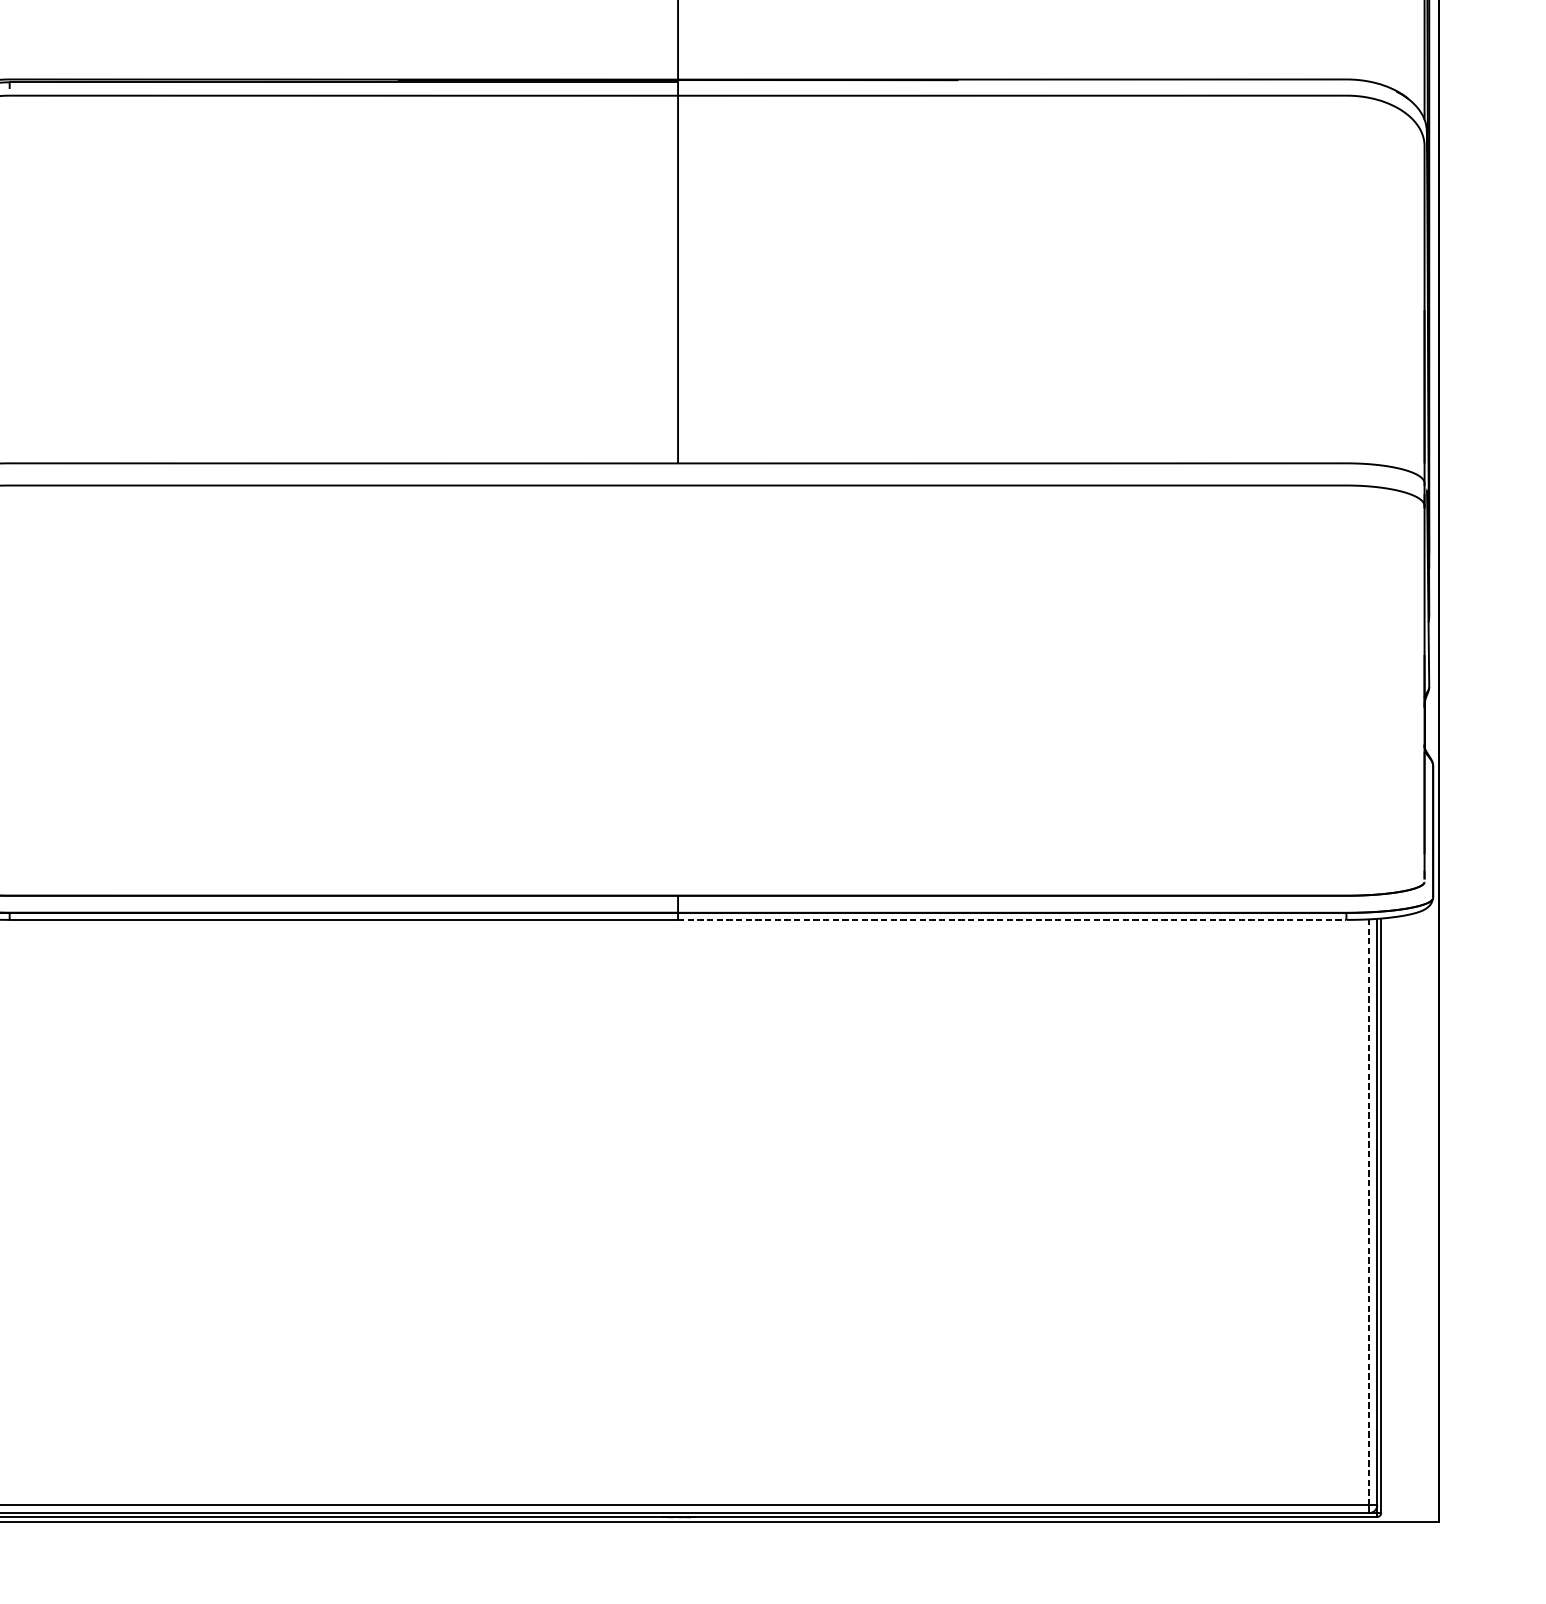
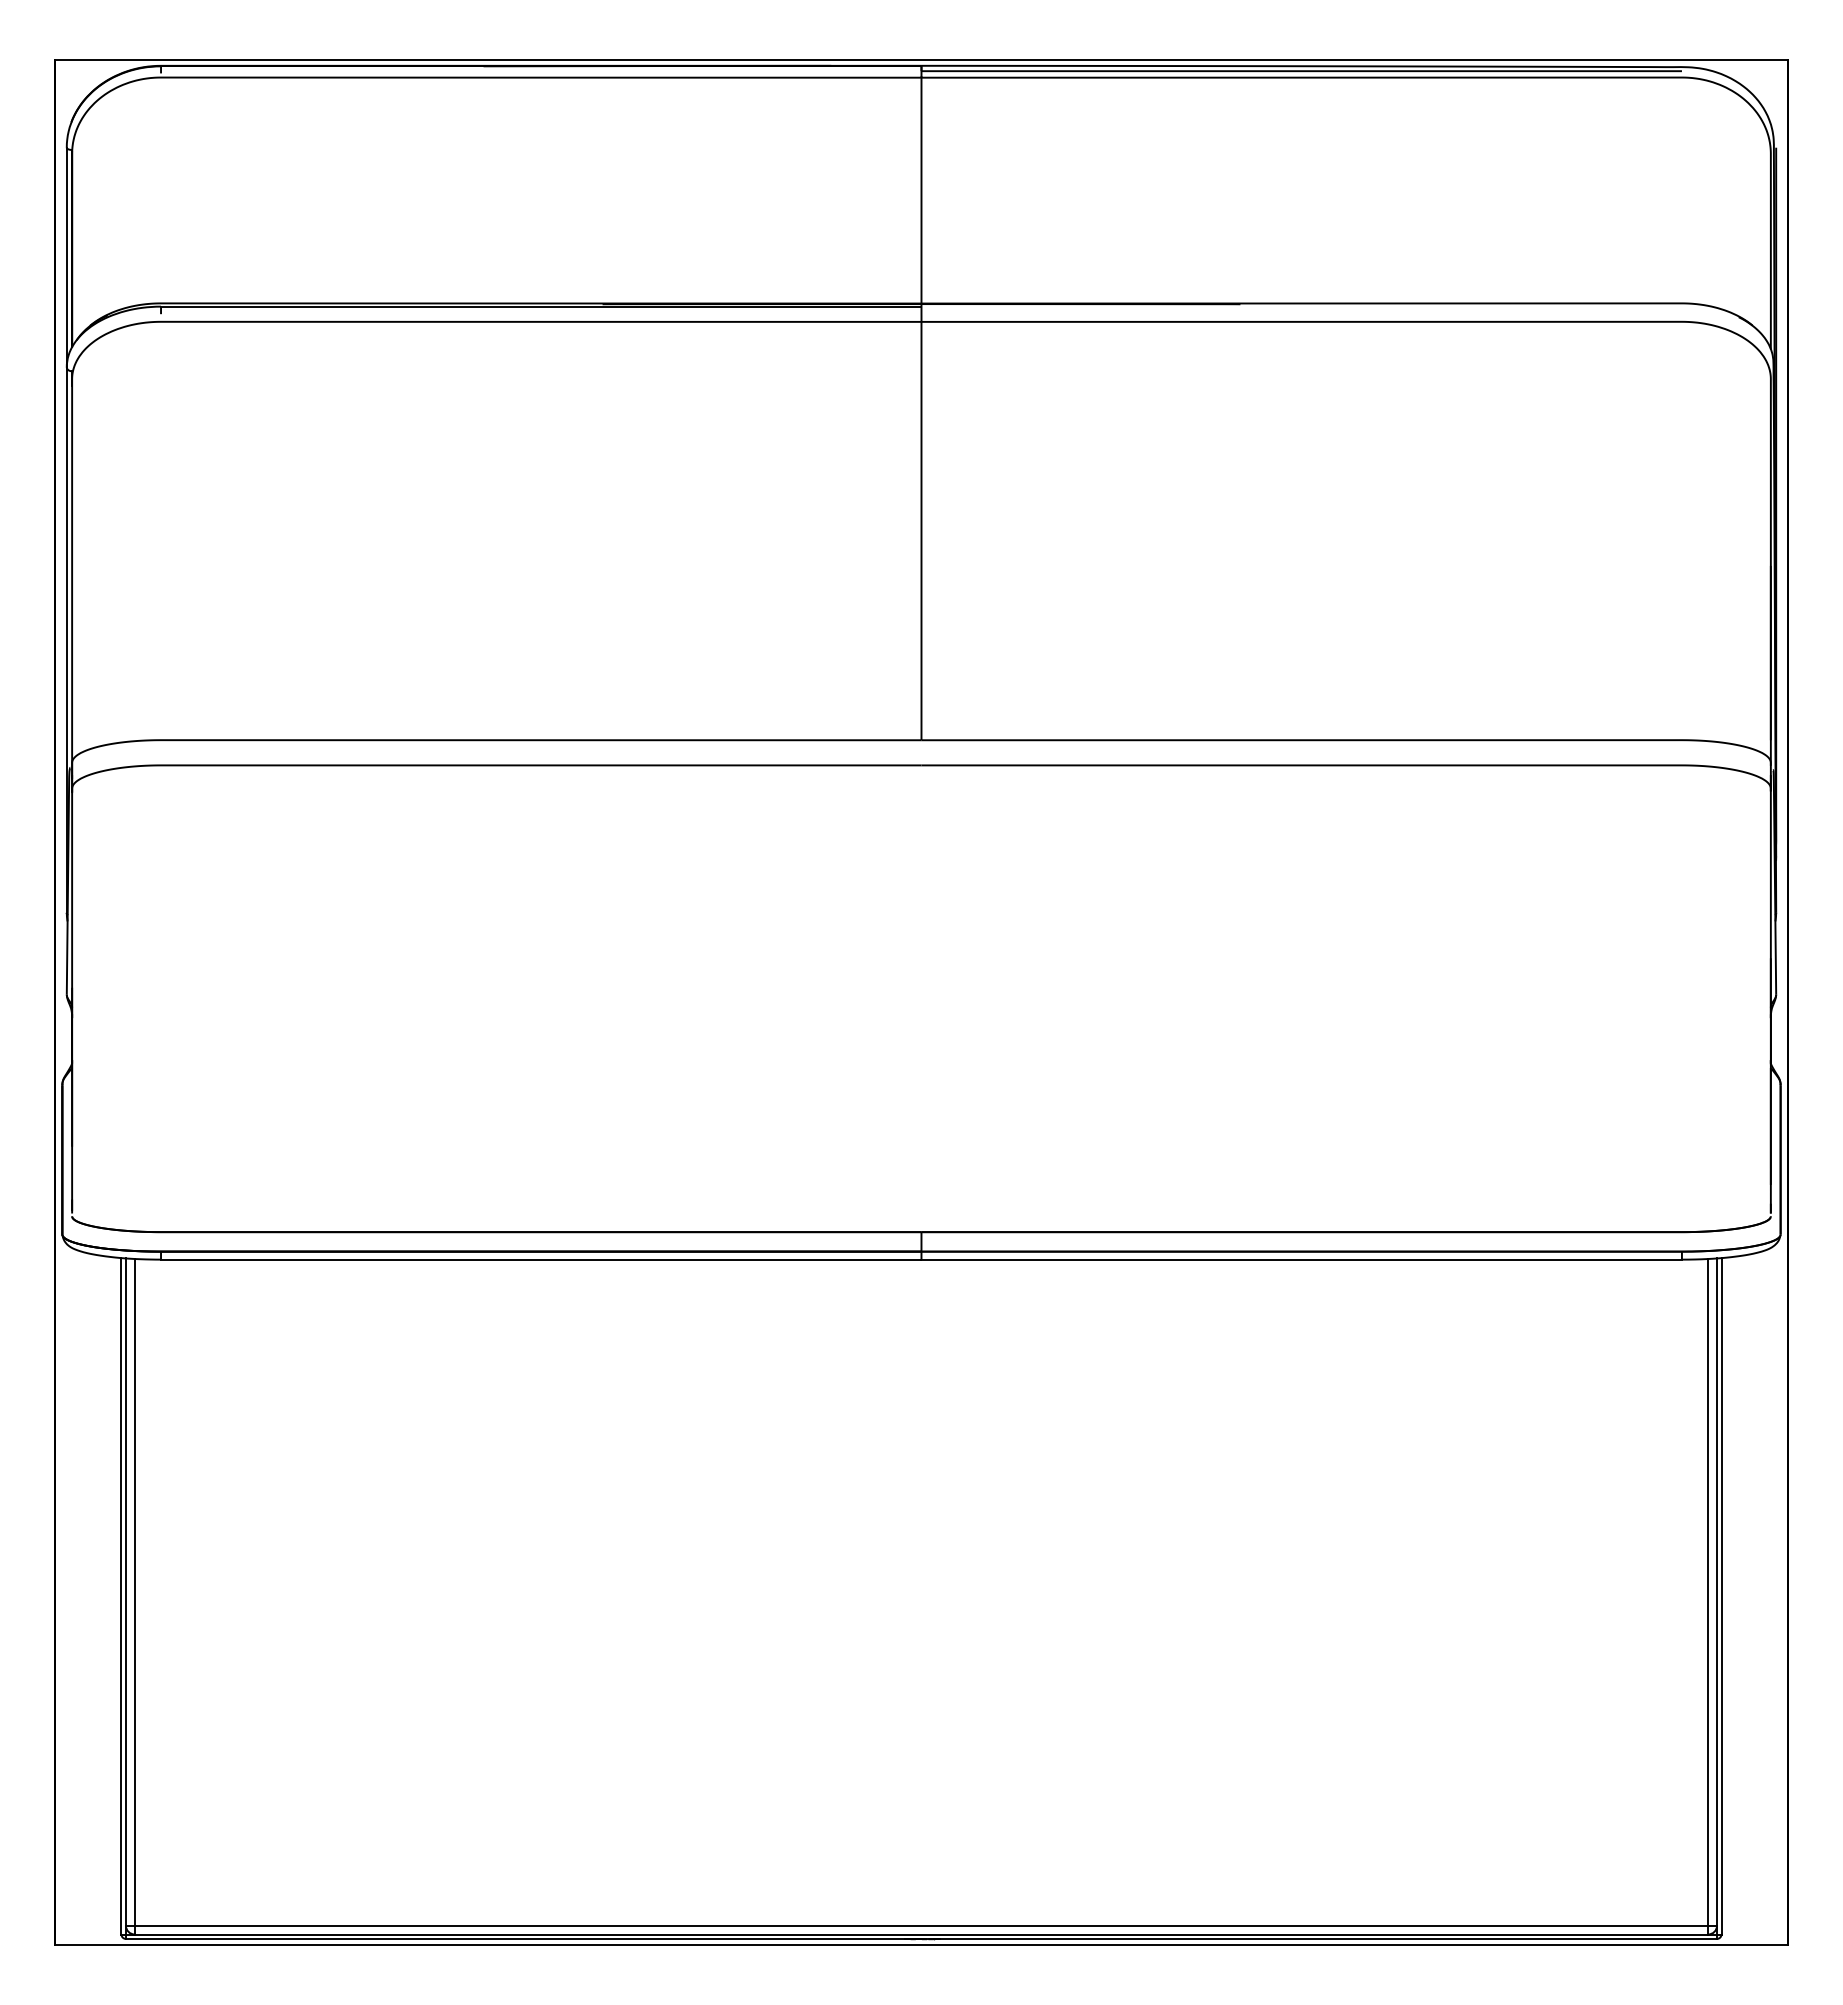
line: (1012, 919) -> (1302, 1259), dashed -> solid
line: (1369, 1211) -> (1708, 1591), dashed -> solid

